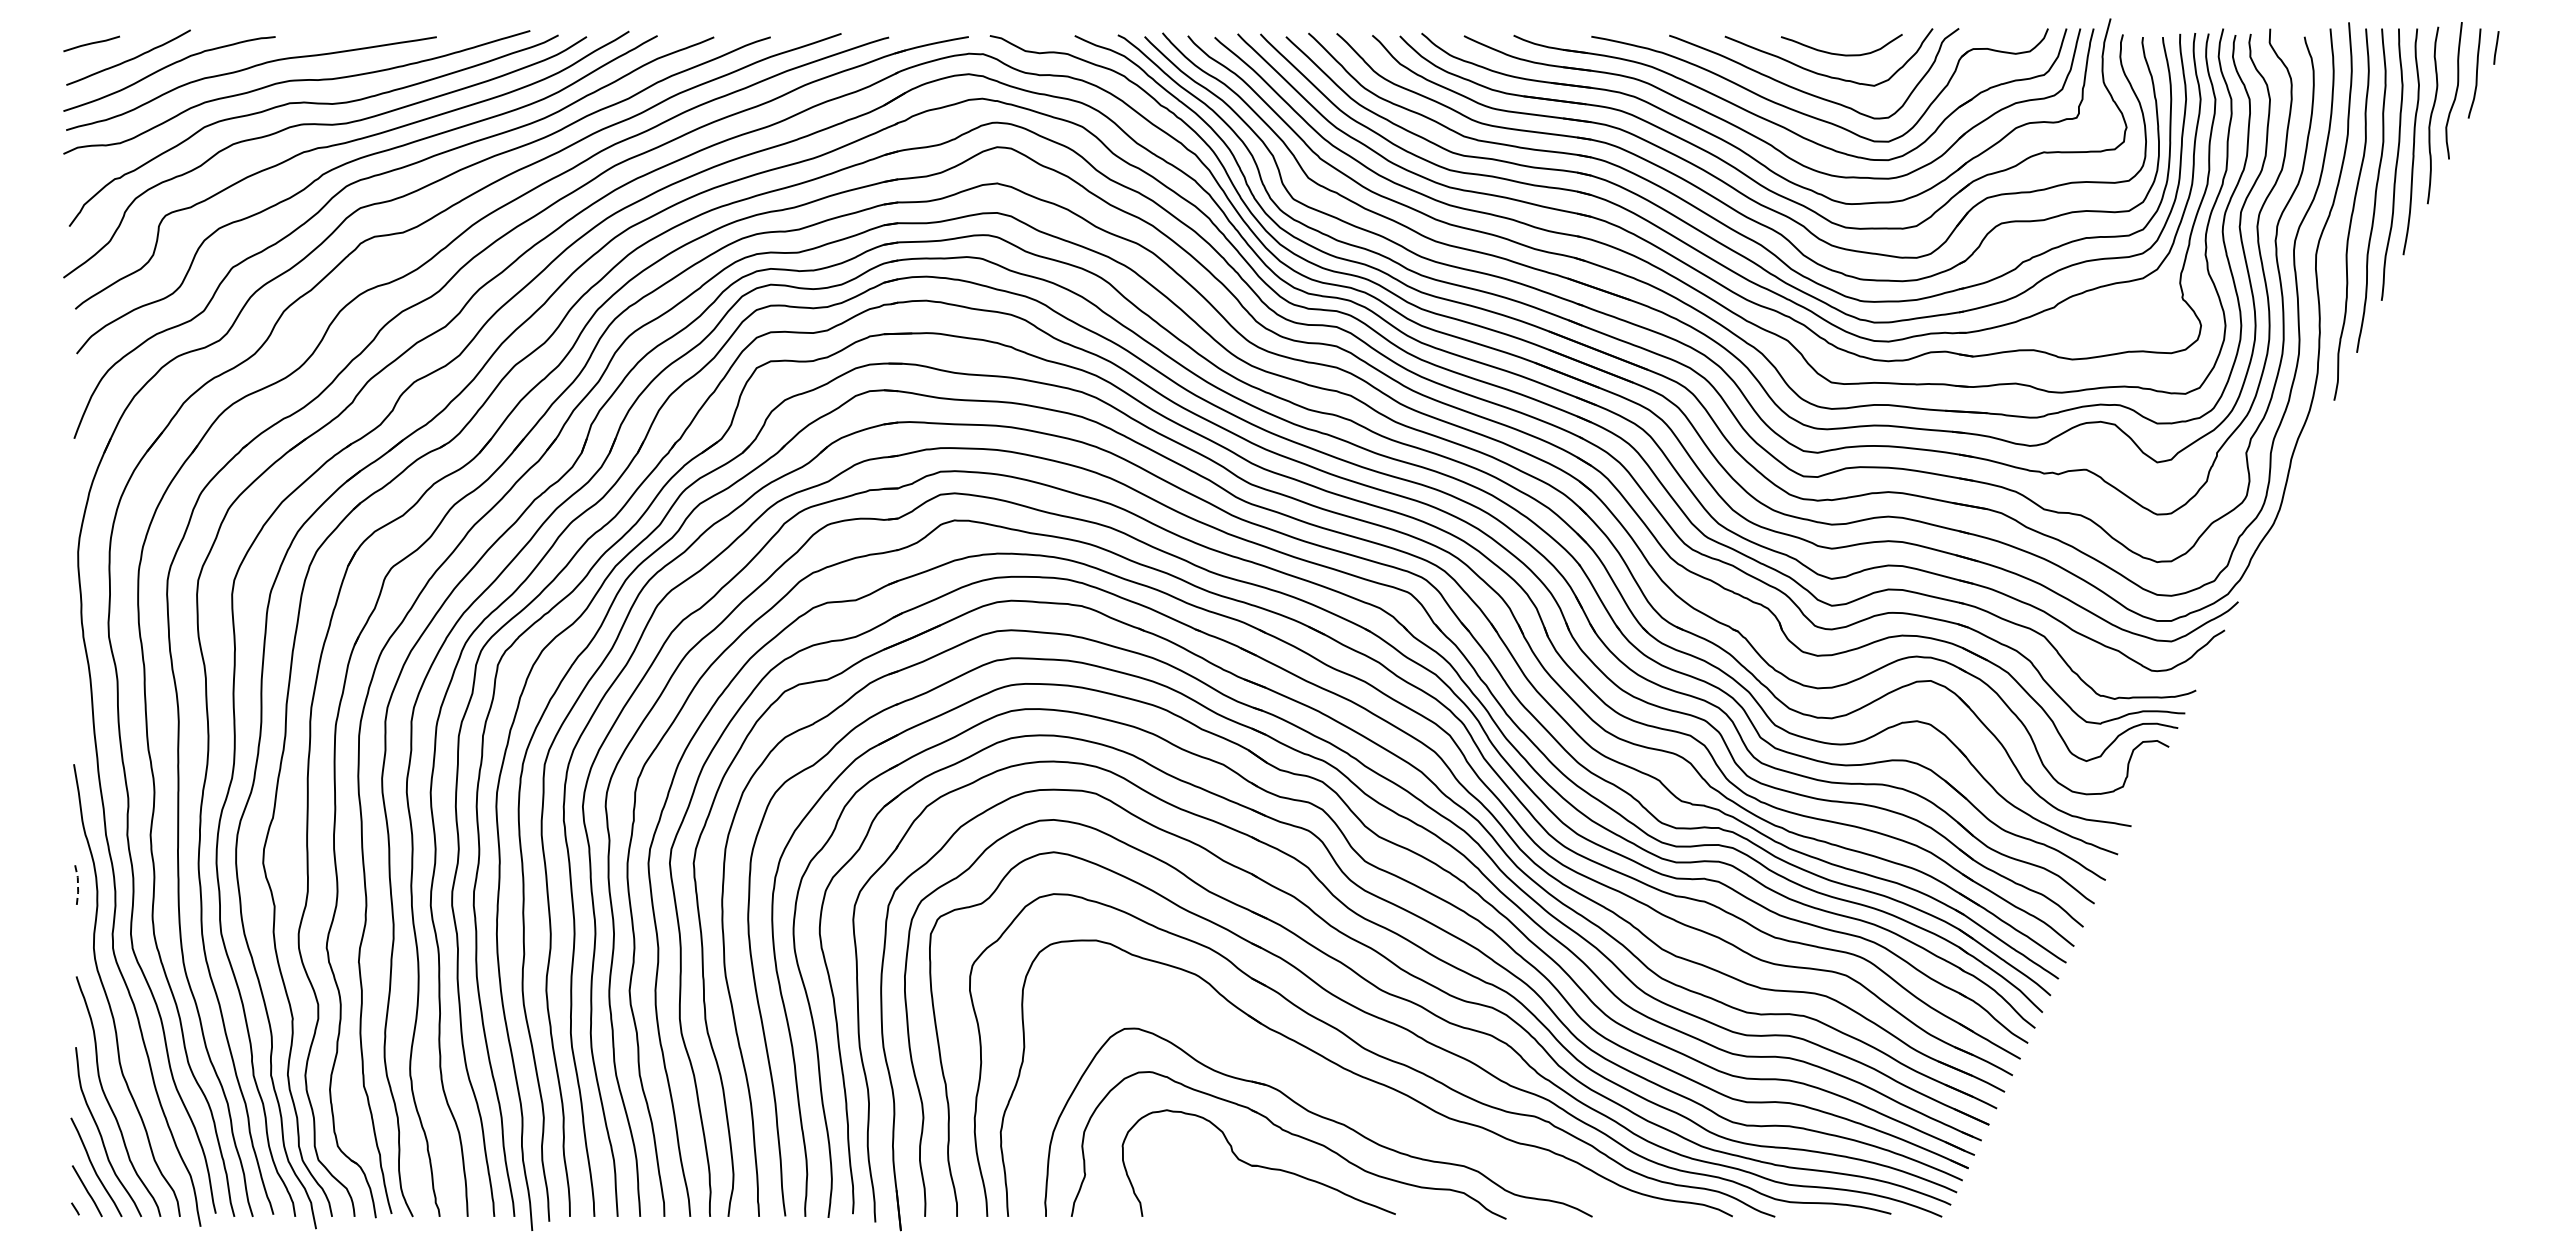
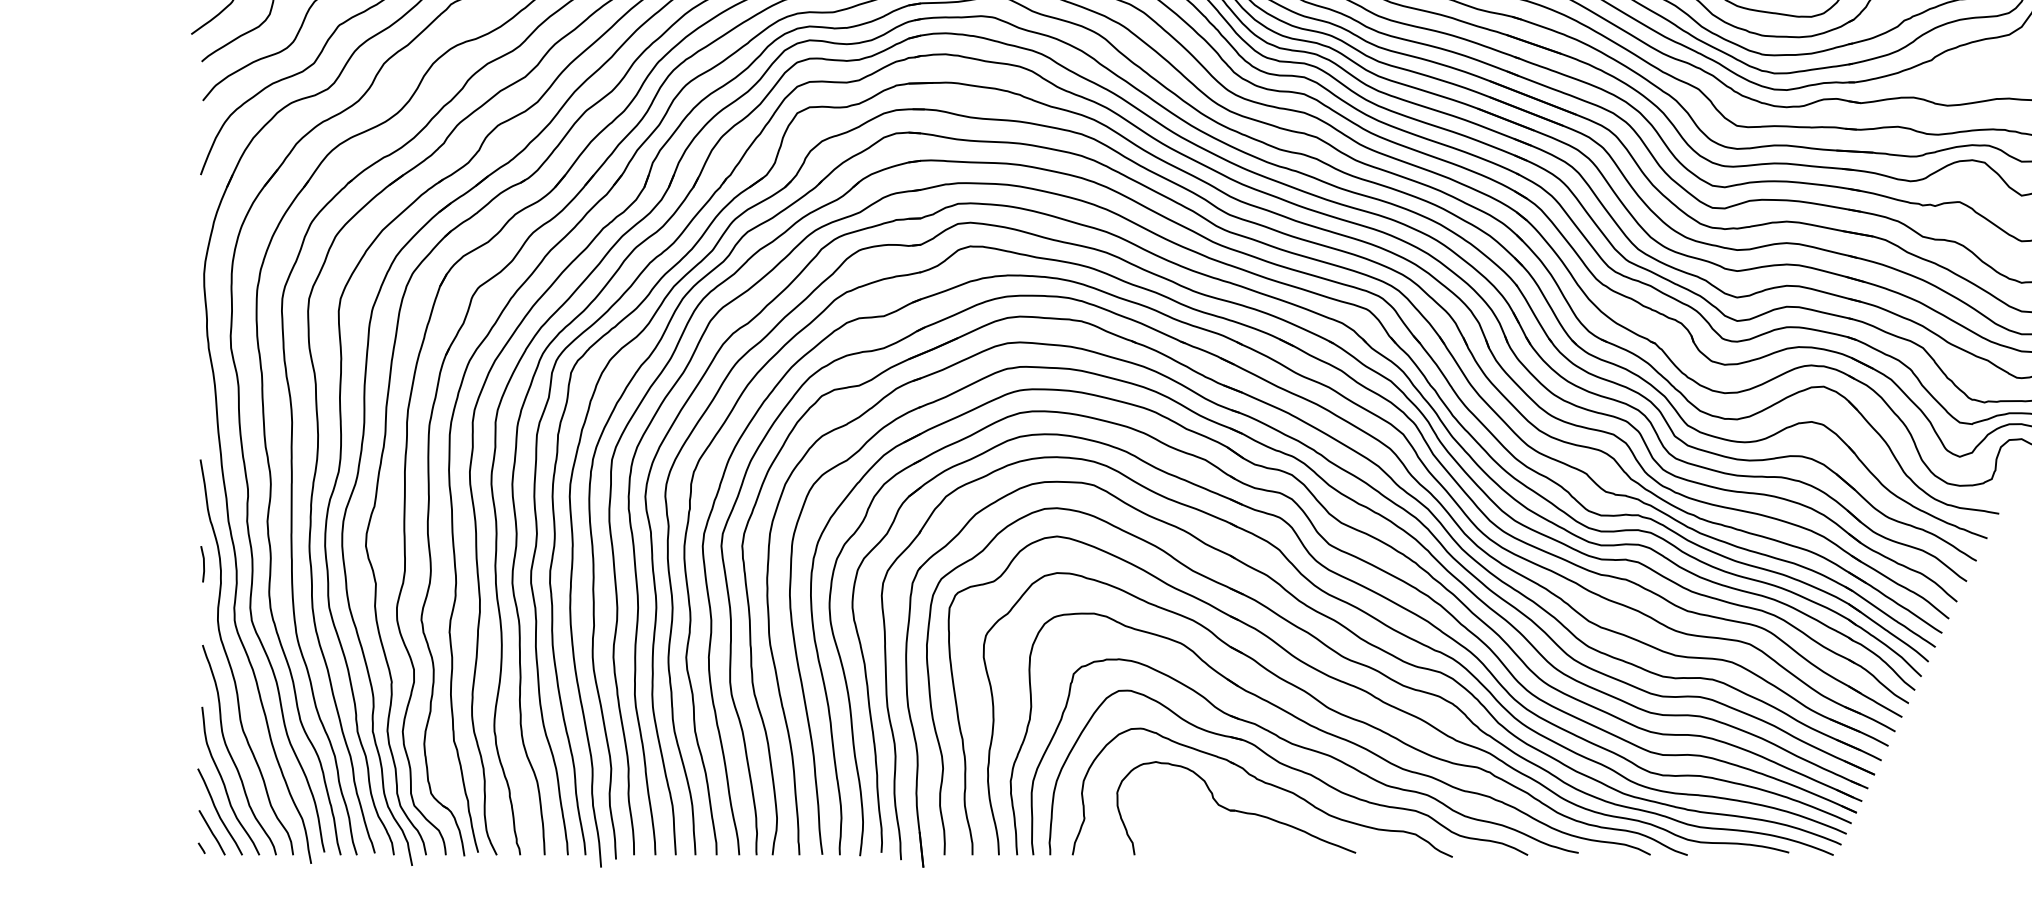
line: (77, 883) -> (203, 563), dashed -> solid
part: (1337, 1095) -> (1305, 749), added

